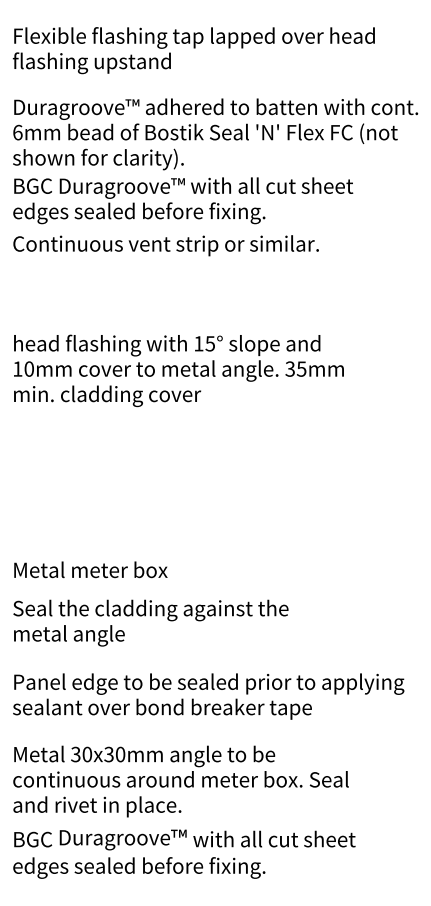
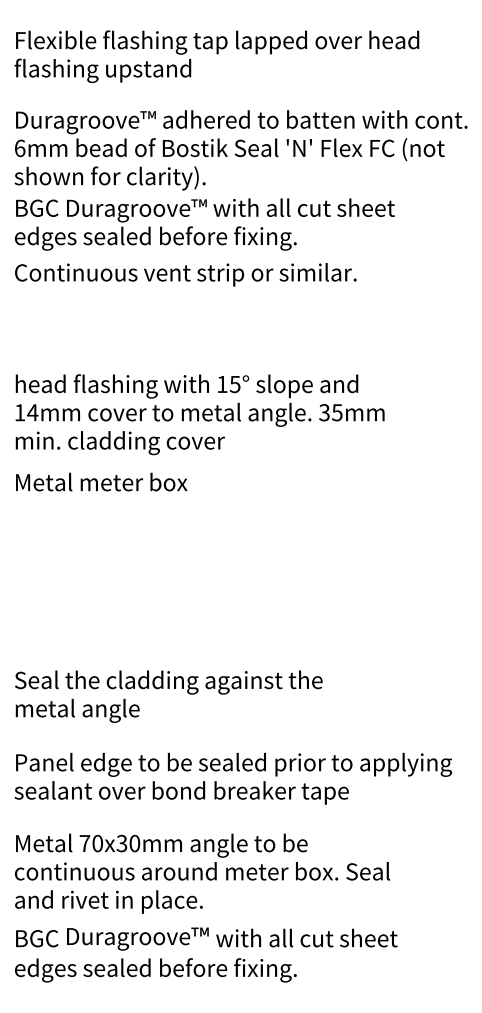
text: (28, 368) -> (32, 412), 10mm -> 14mm
text: (90, 569) -> (101, 481), moved
text: (75, 754) -> (84, 843), 30x30mm -> 70x30mm

